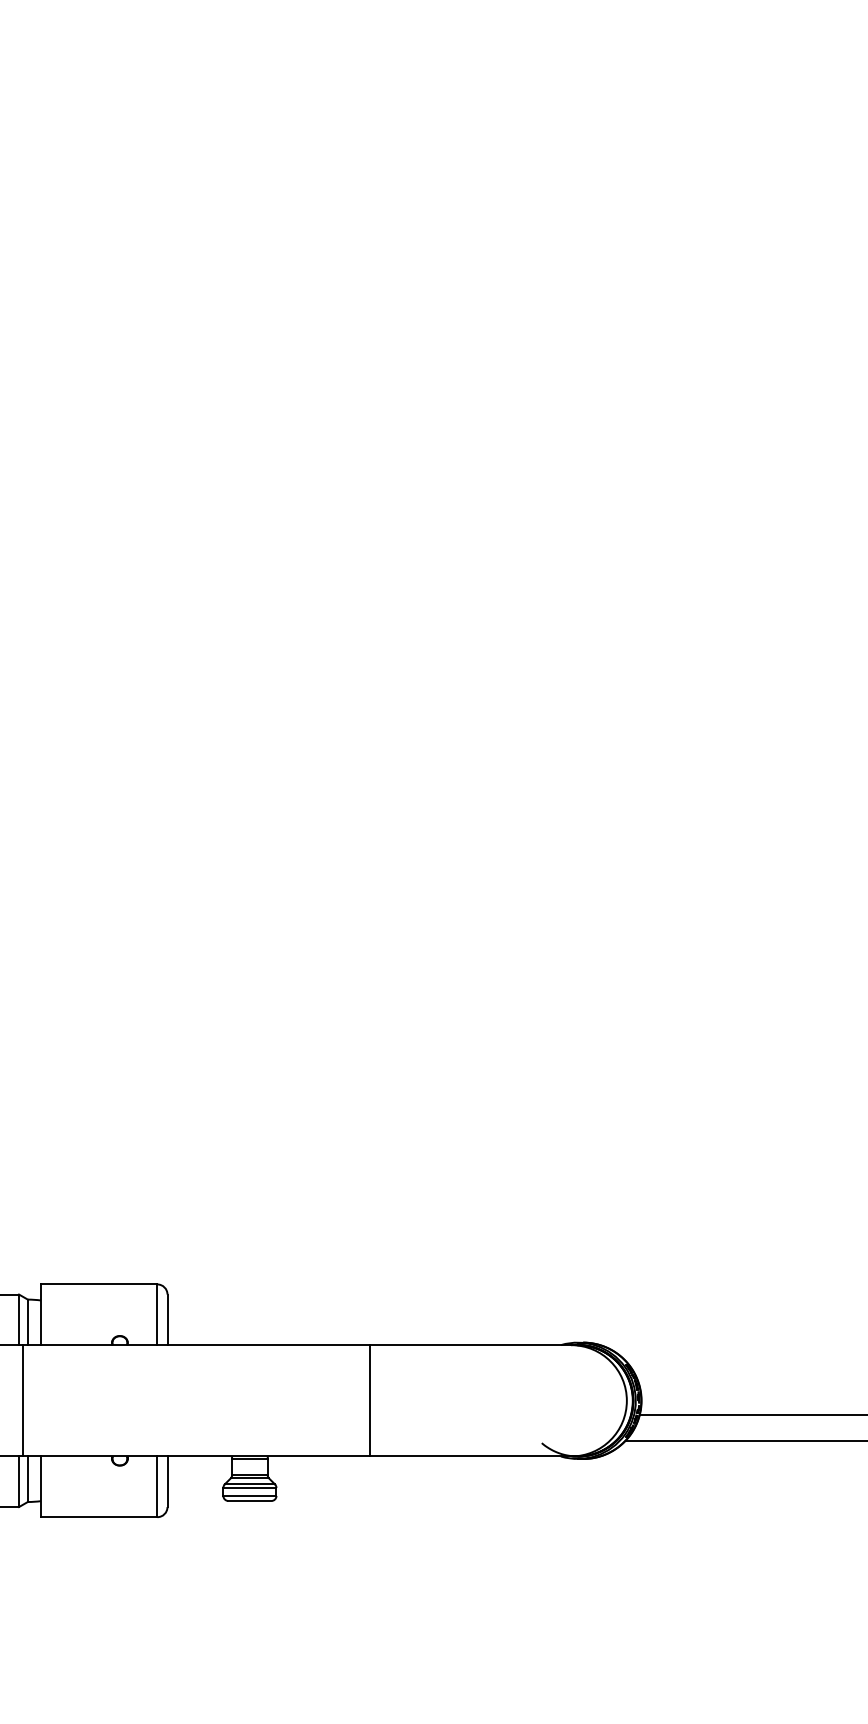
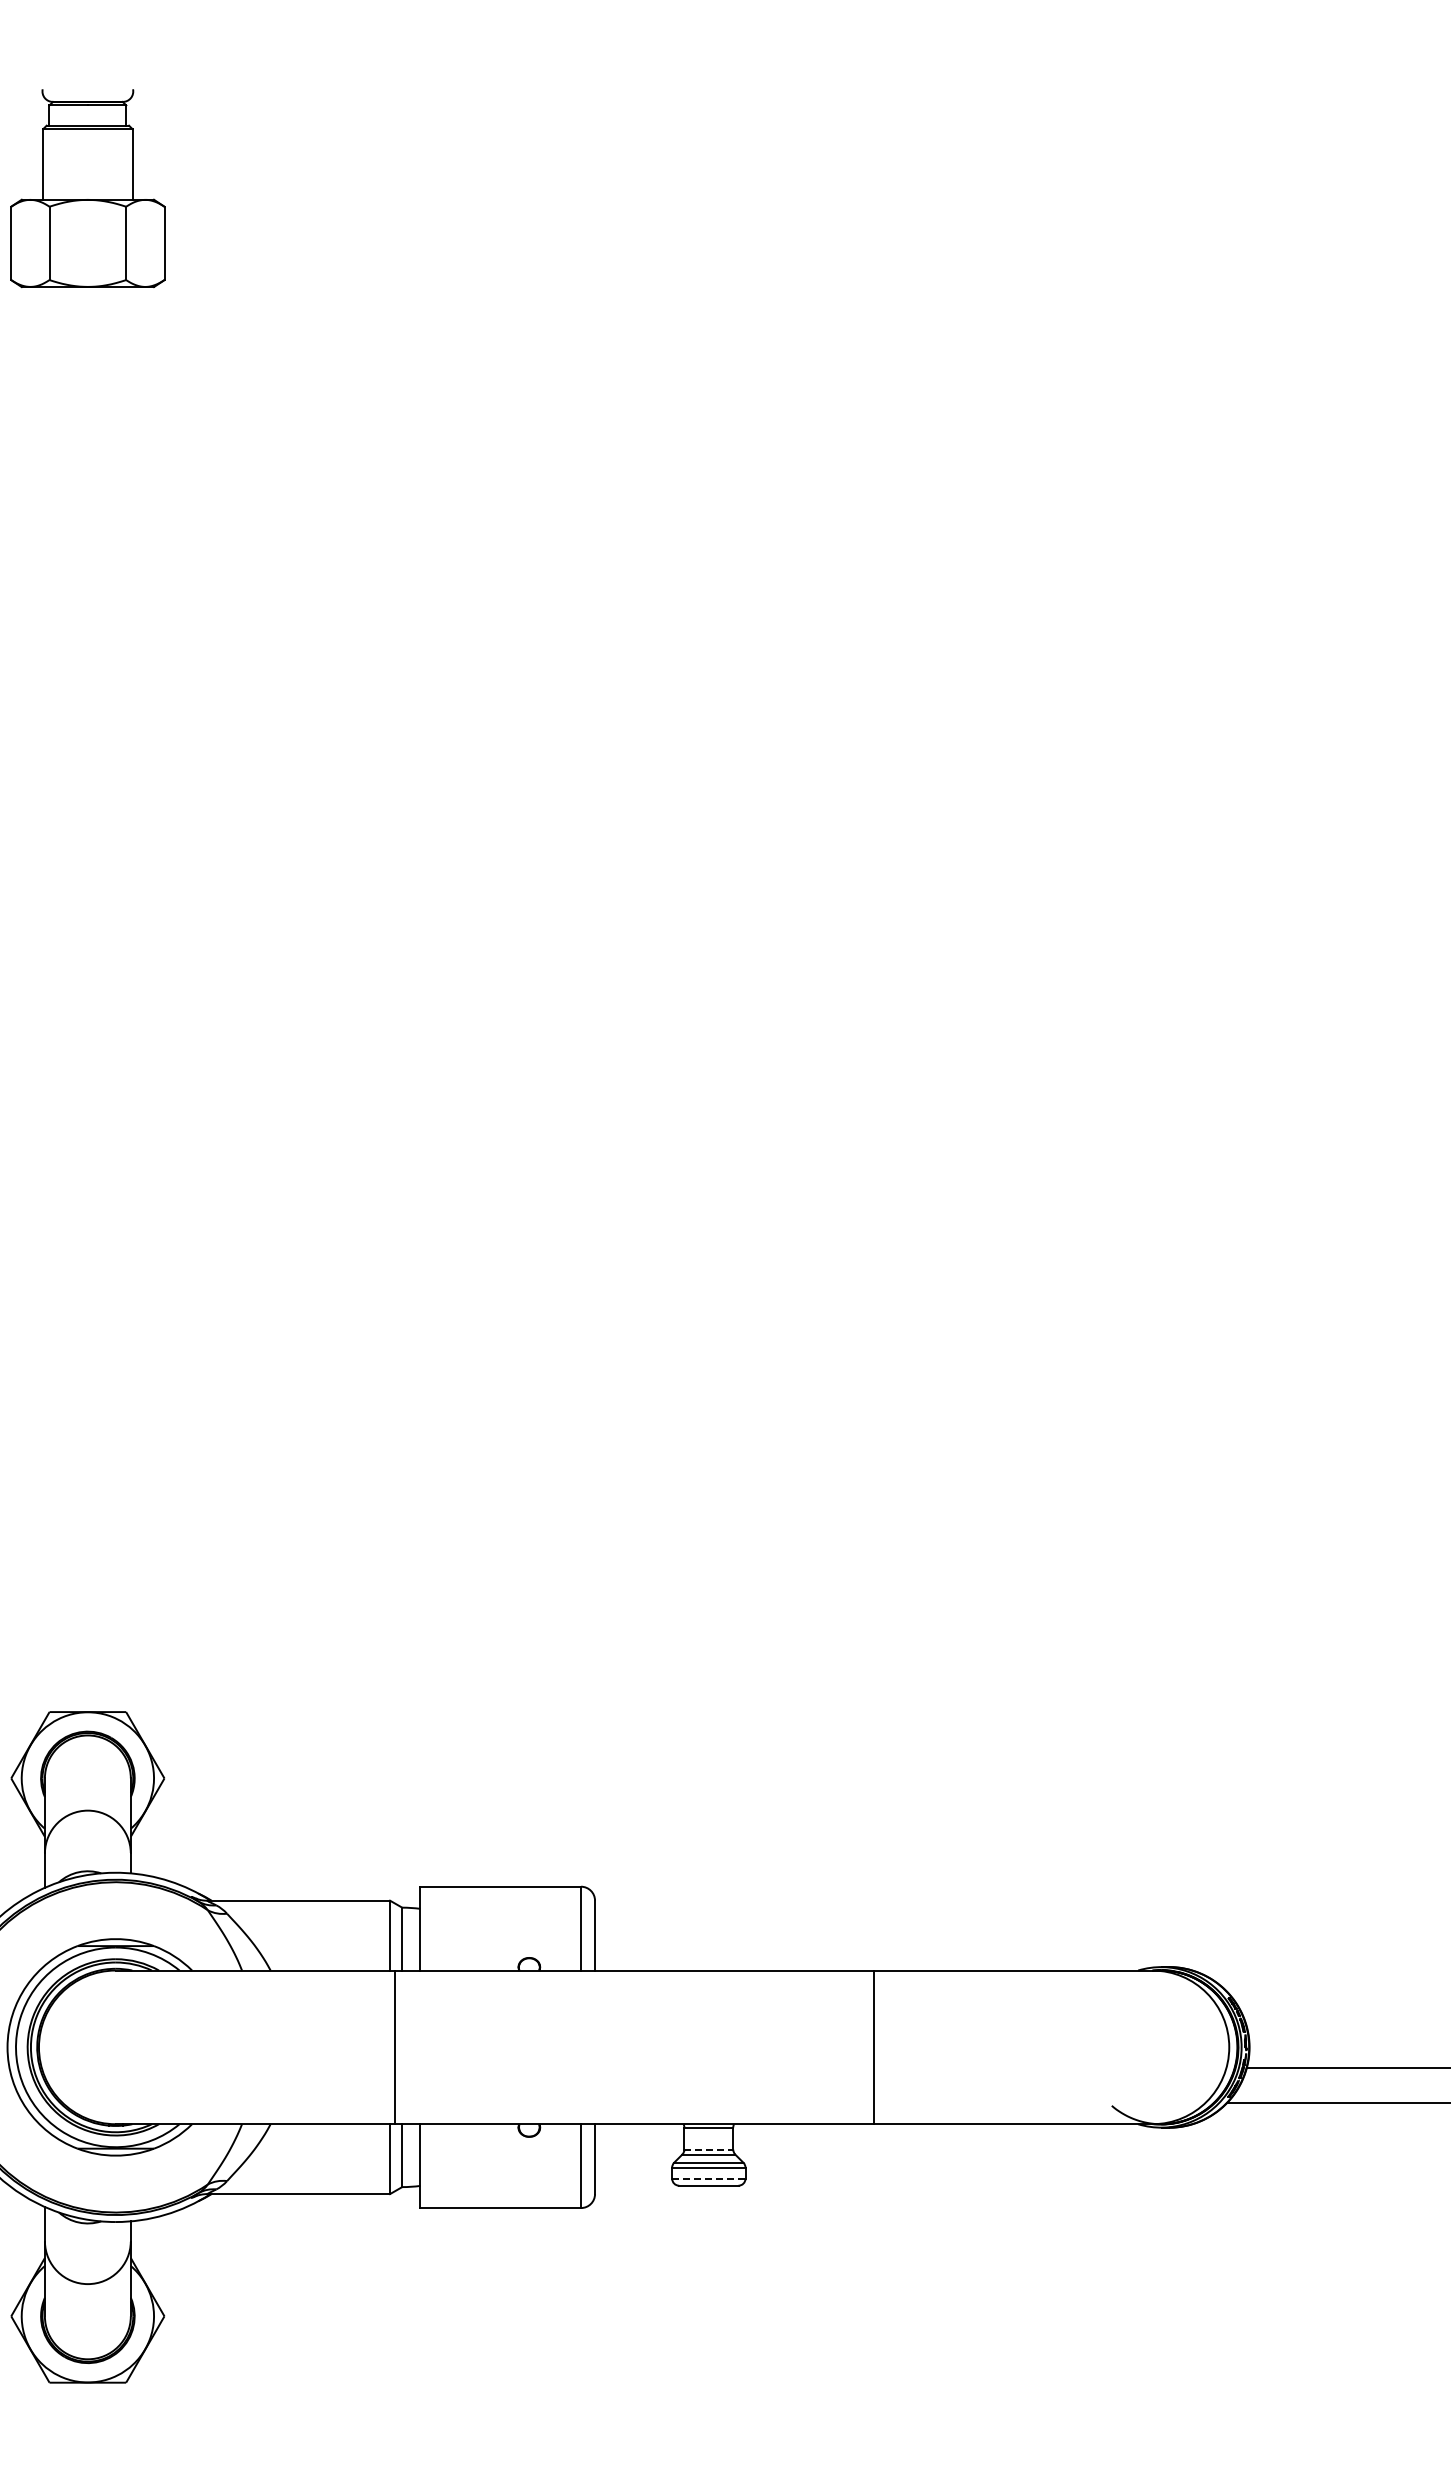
line: (250, 1474) -> (709, 2149), solid -> dashed
line: (249, 1495) -> (708, 2178), solid -> dashed

